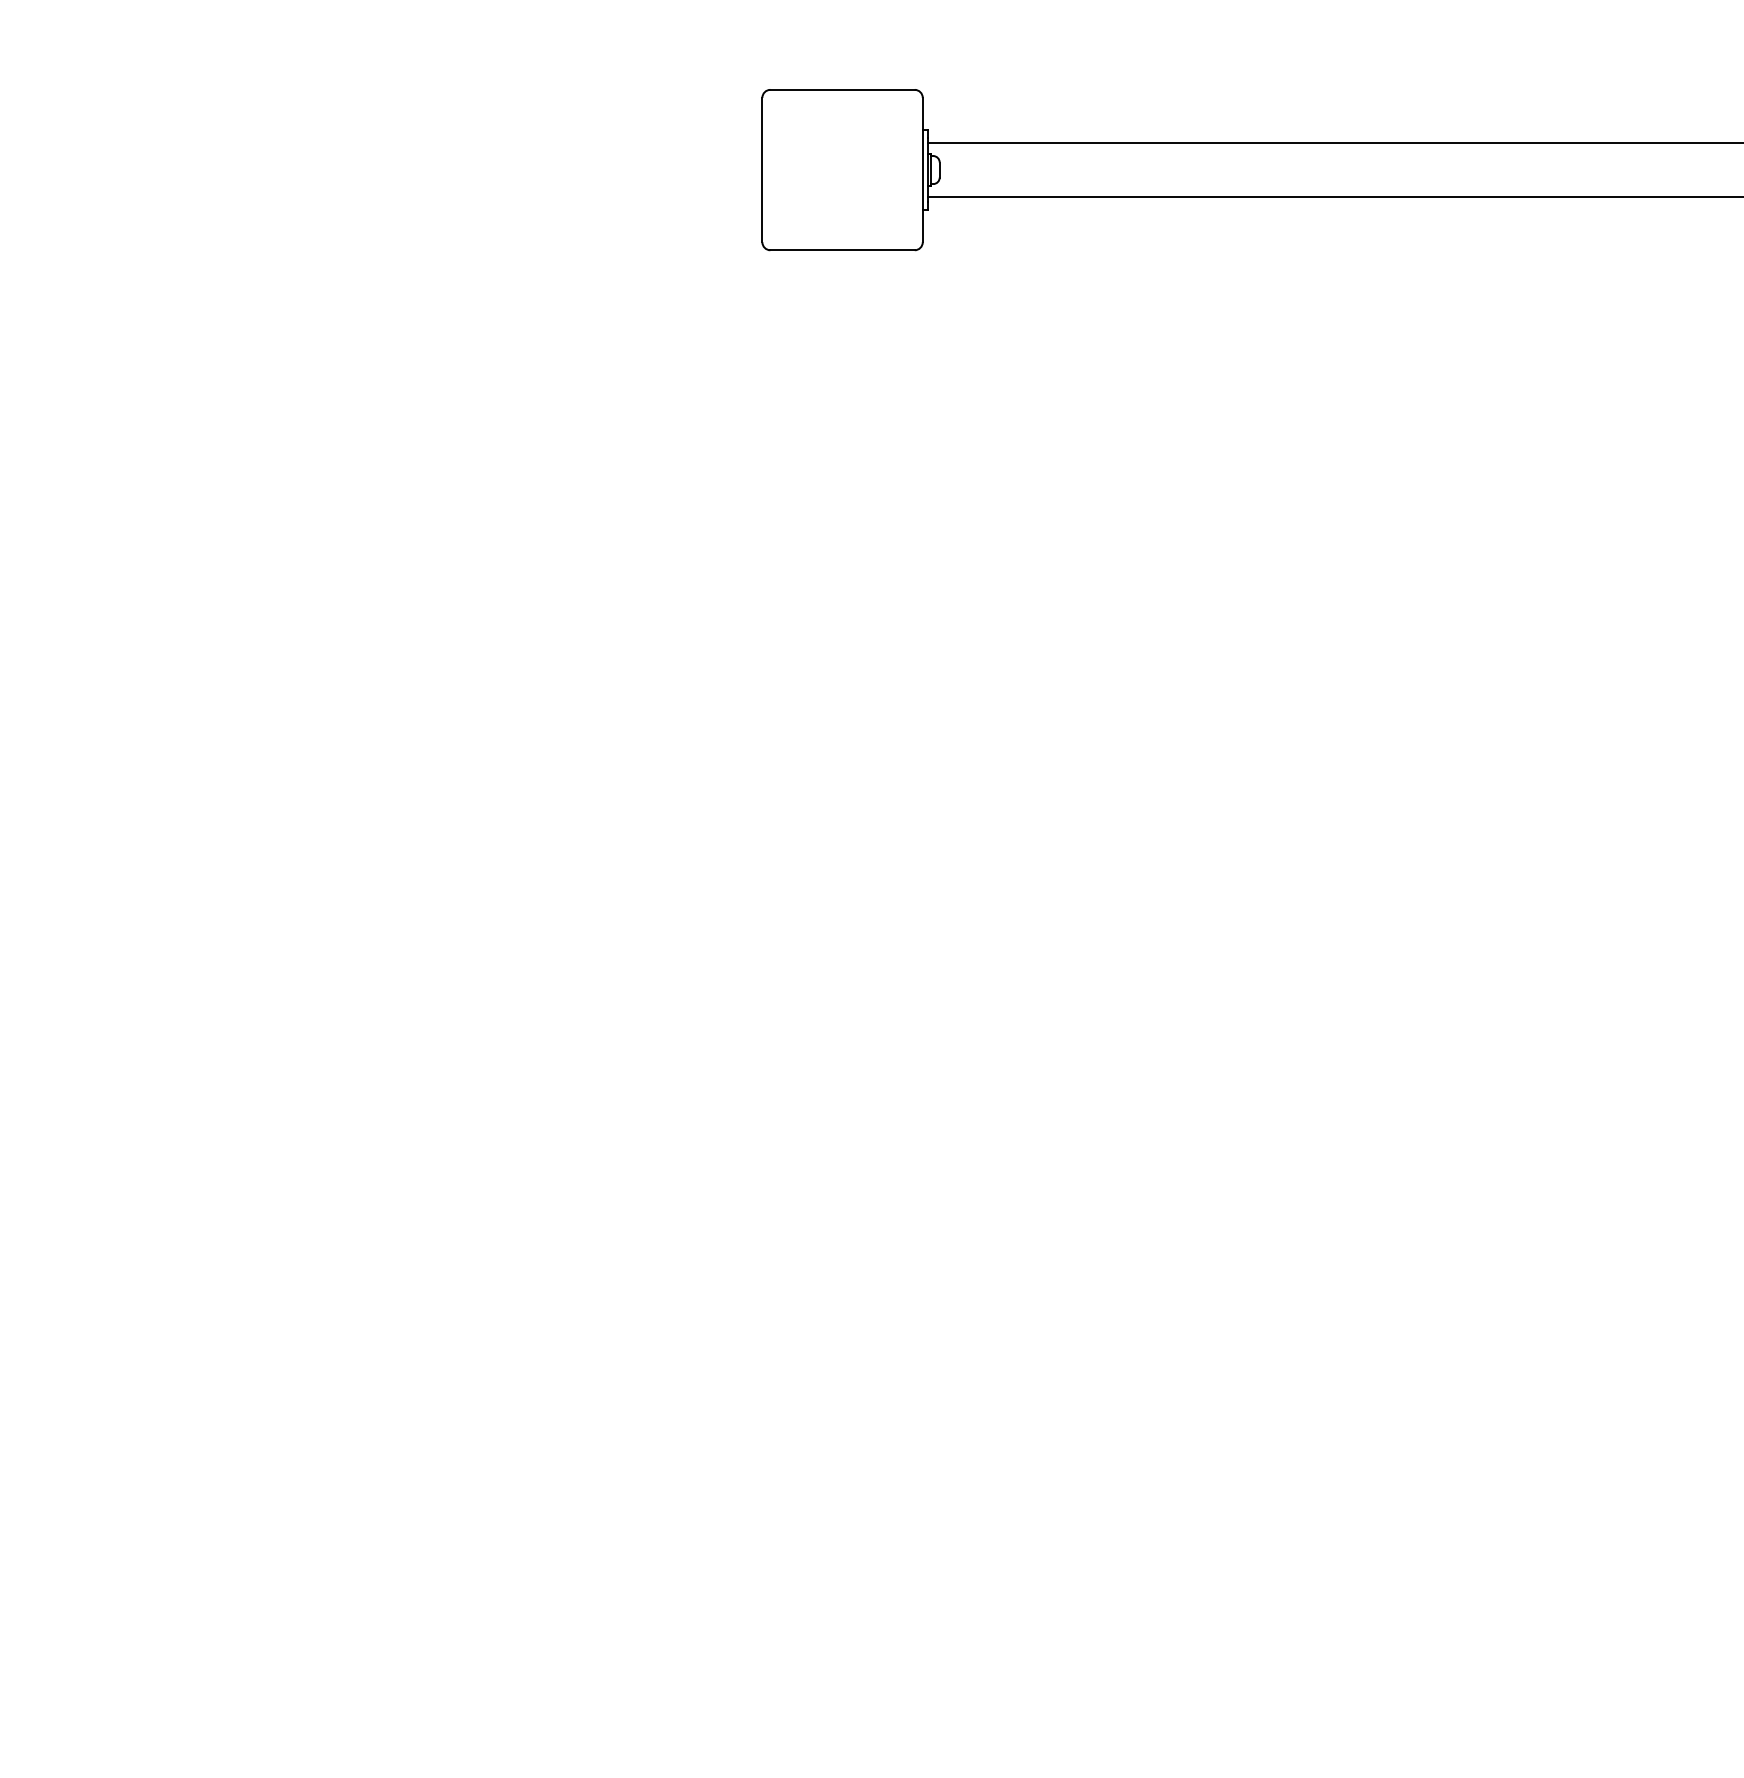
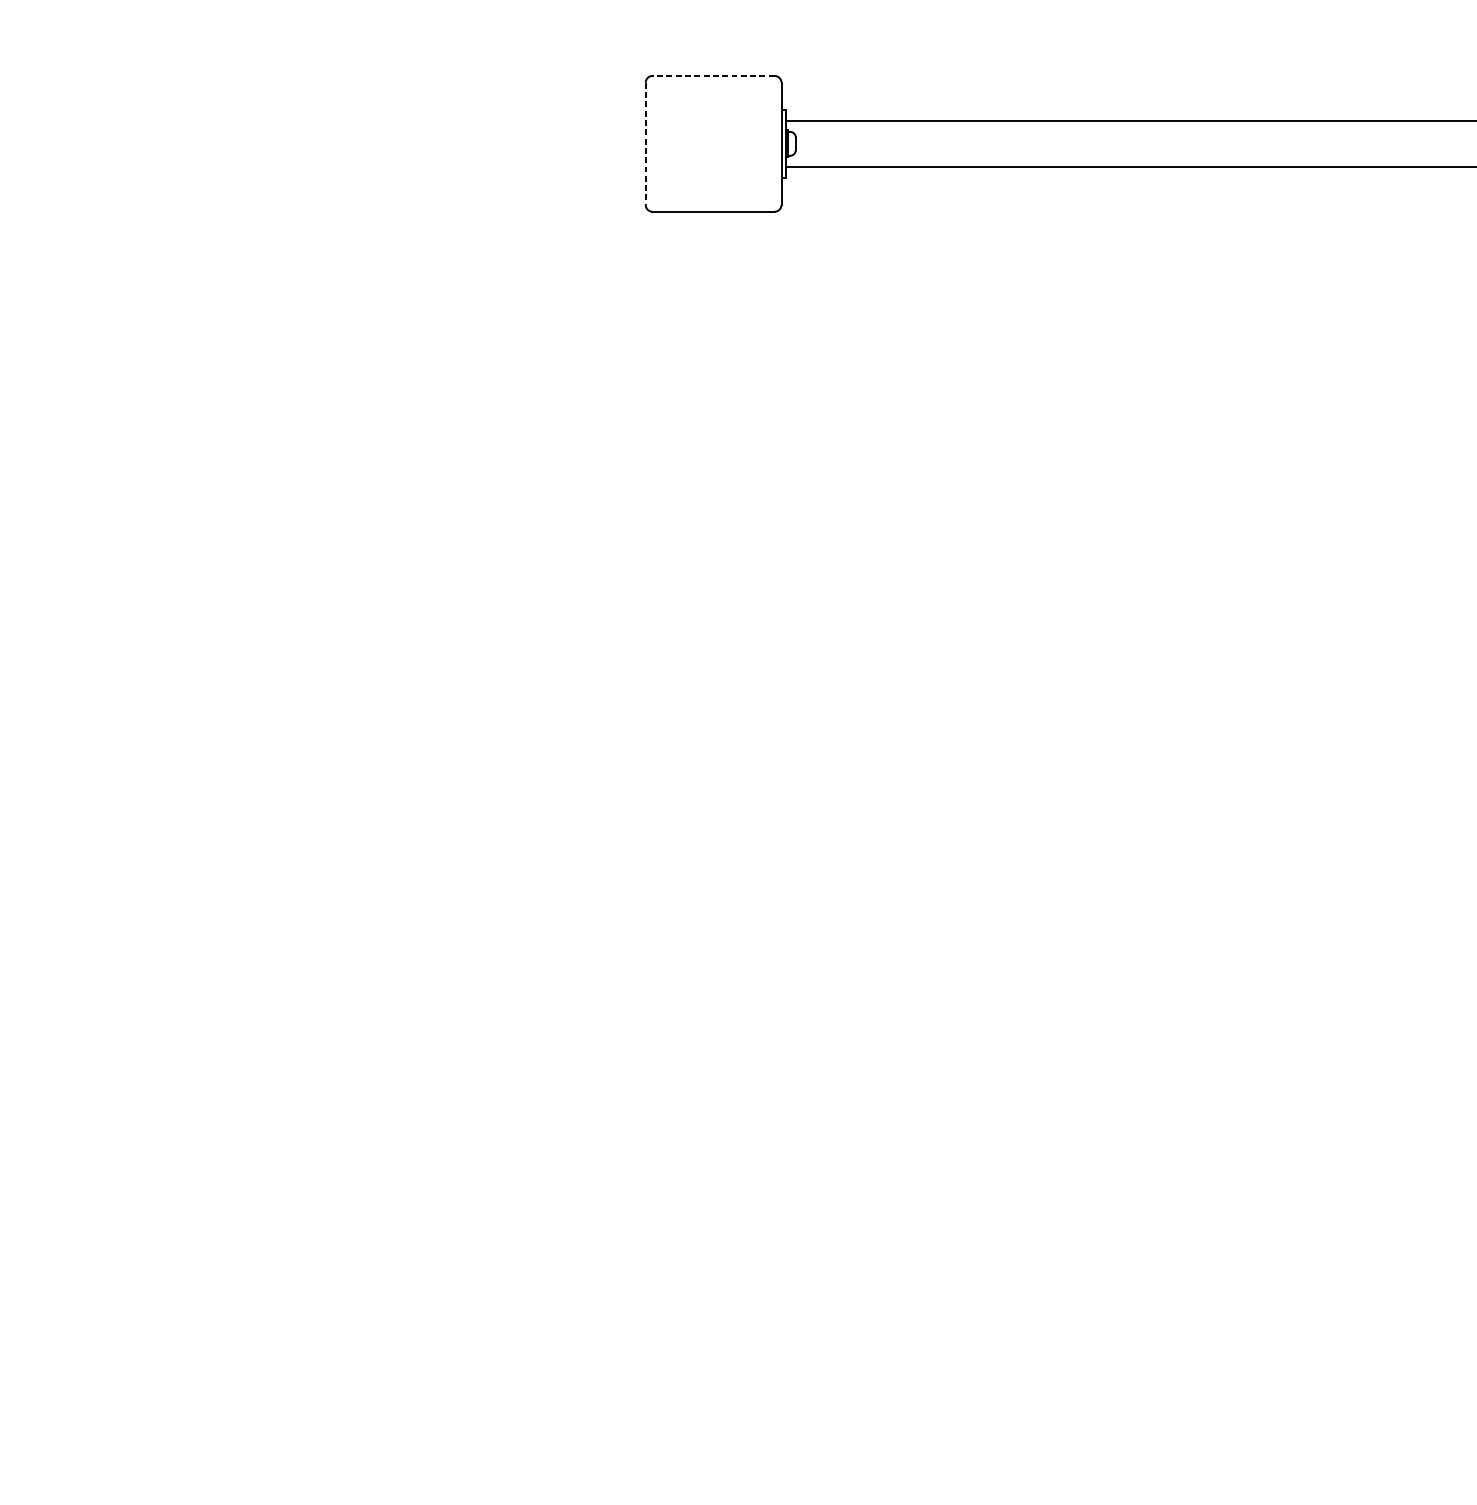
line: (842, 89) -> (713, 75), solid -> dashed
line: (762, 170) -> (645, 144), solid -> dashed

